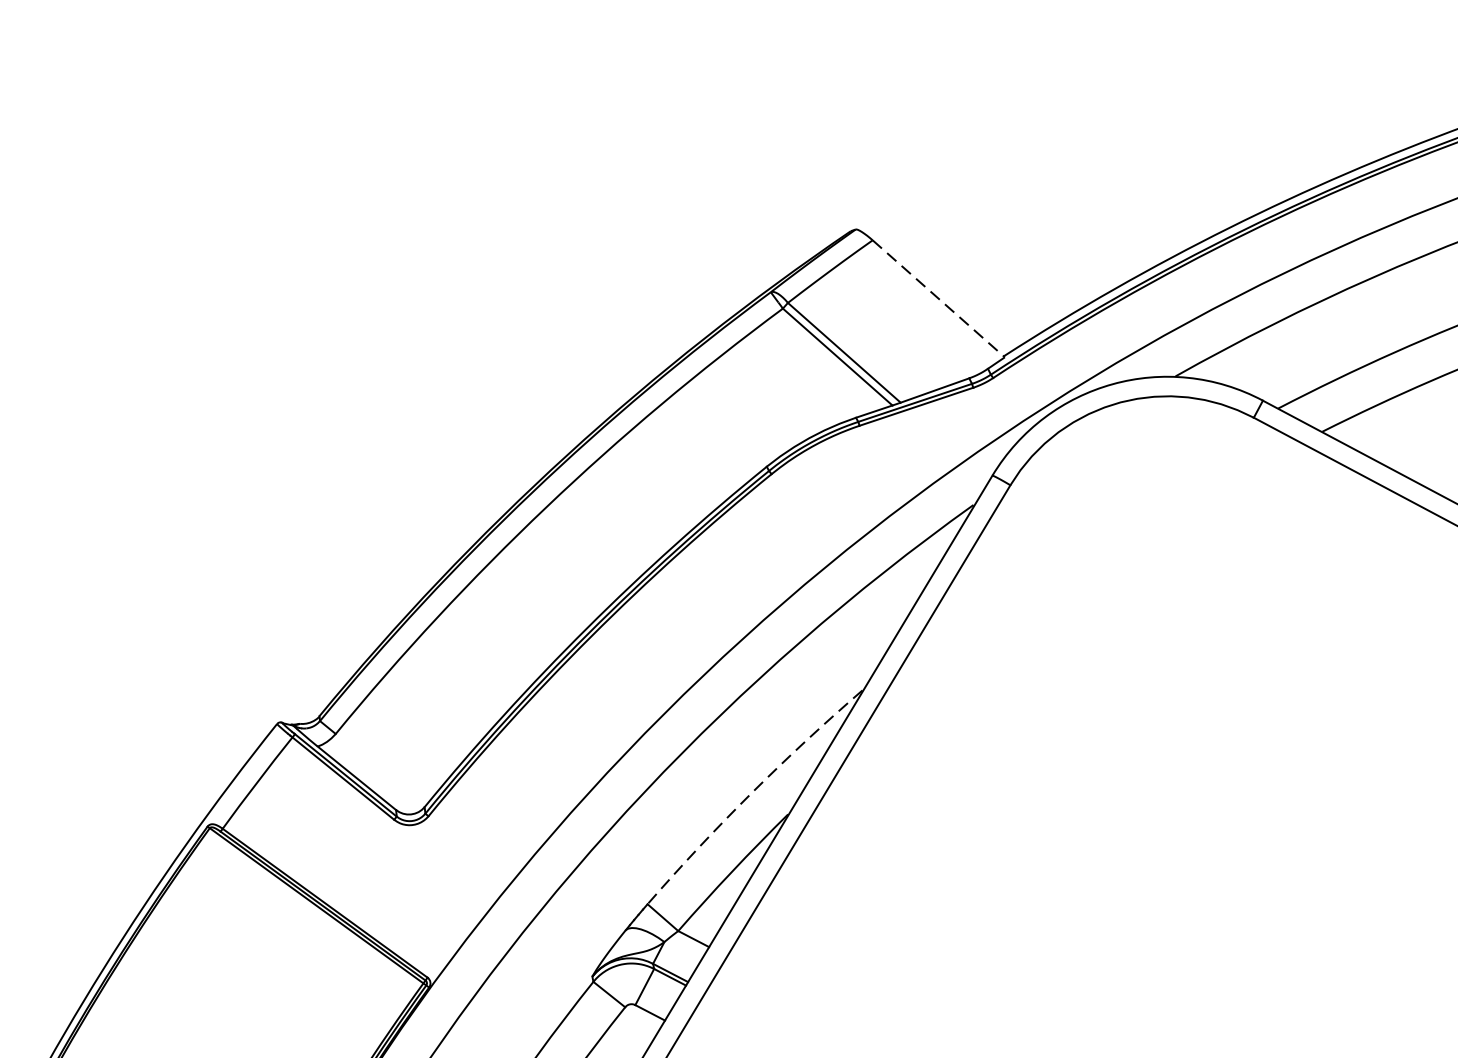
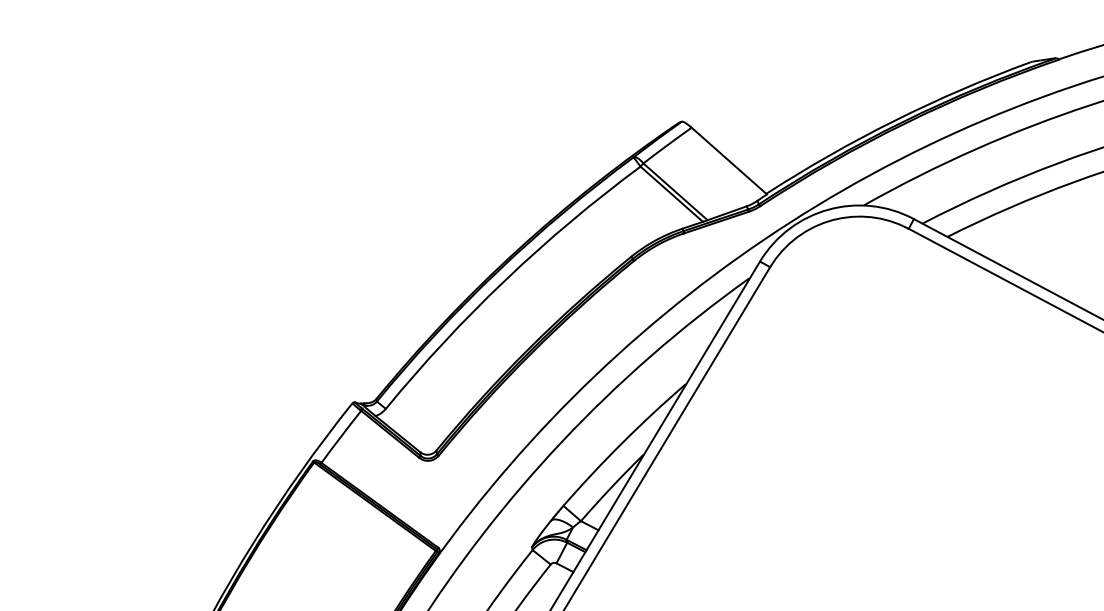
line: (939, 299) -> (729, 161), dashed -> solid
arc: (751, 792) -> (622, 442), dashed -> solid

